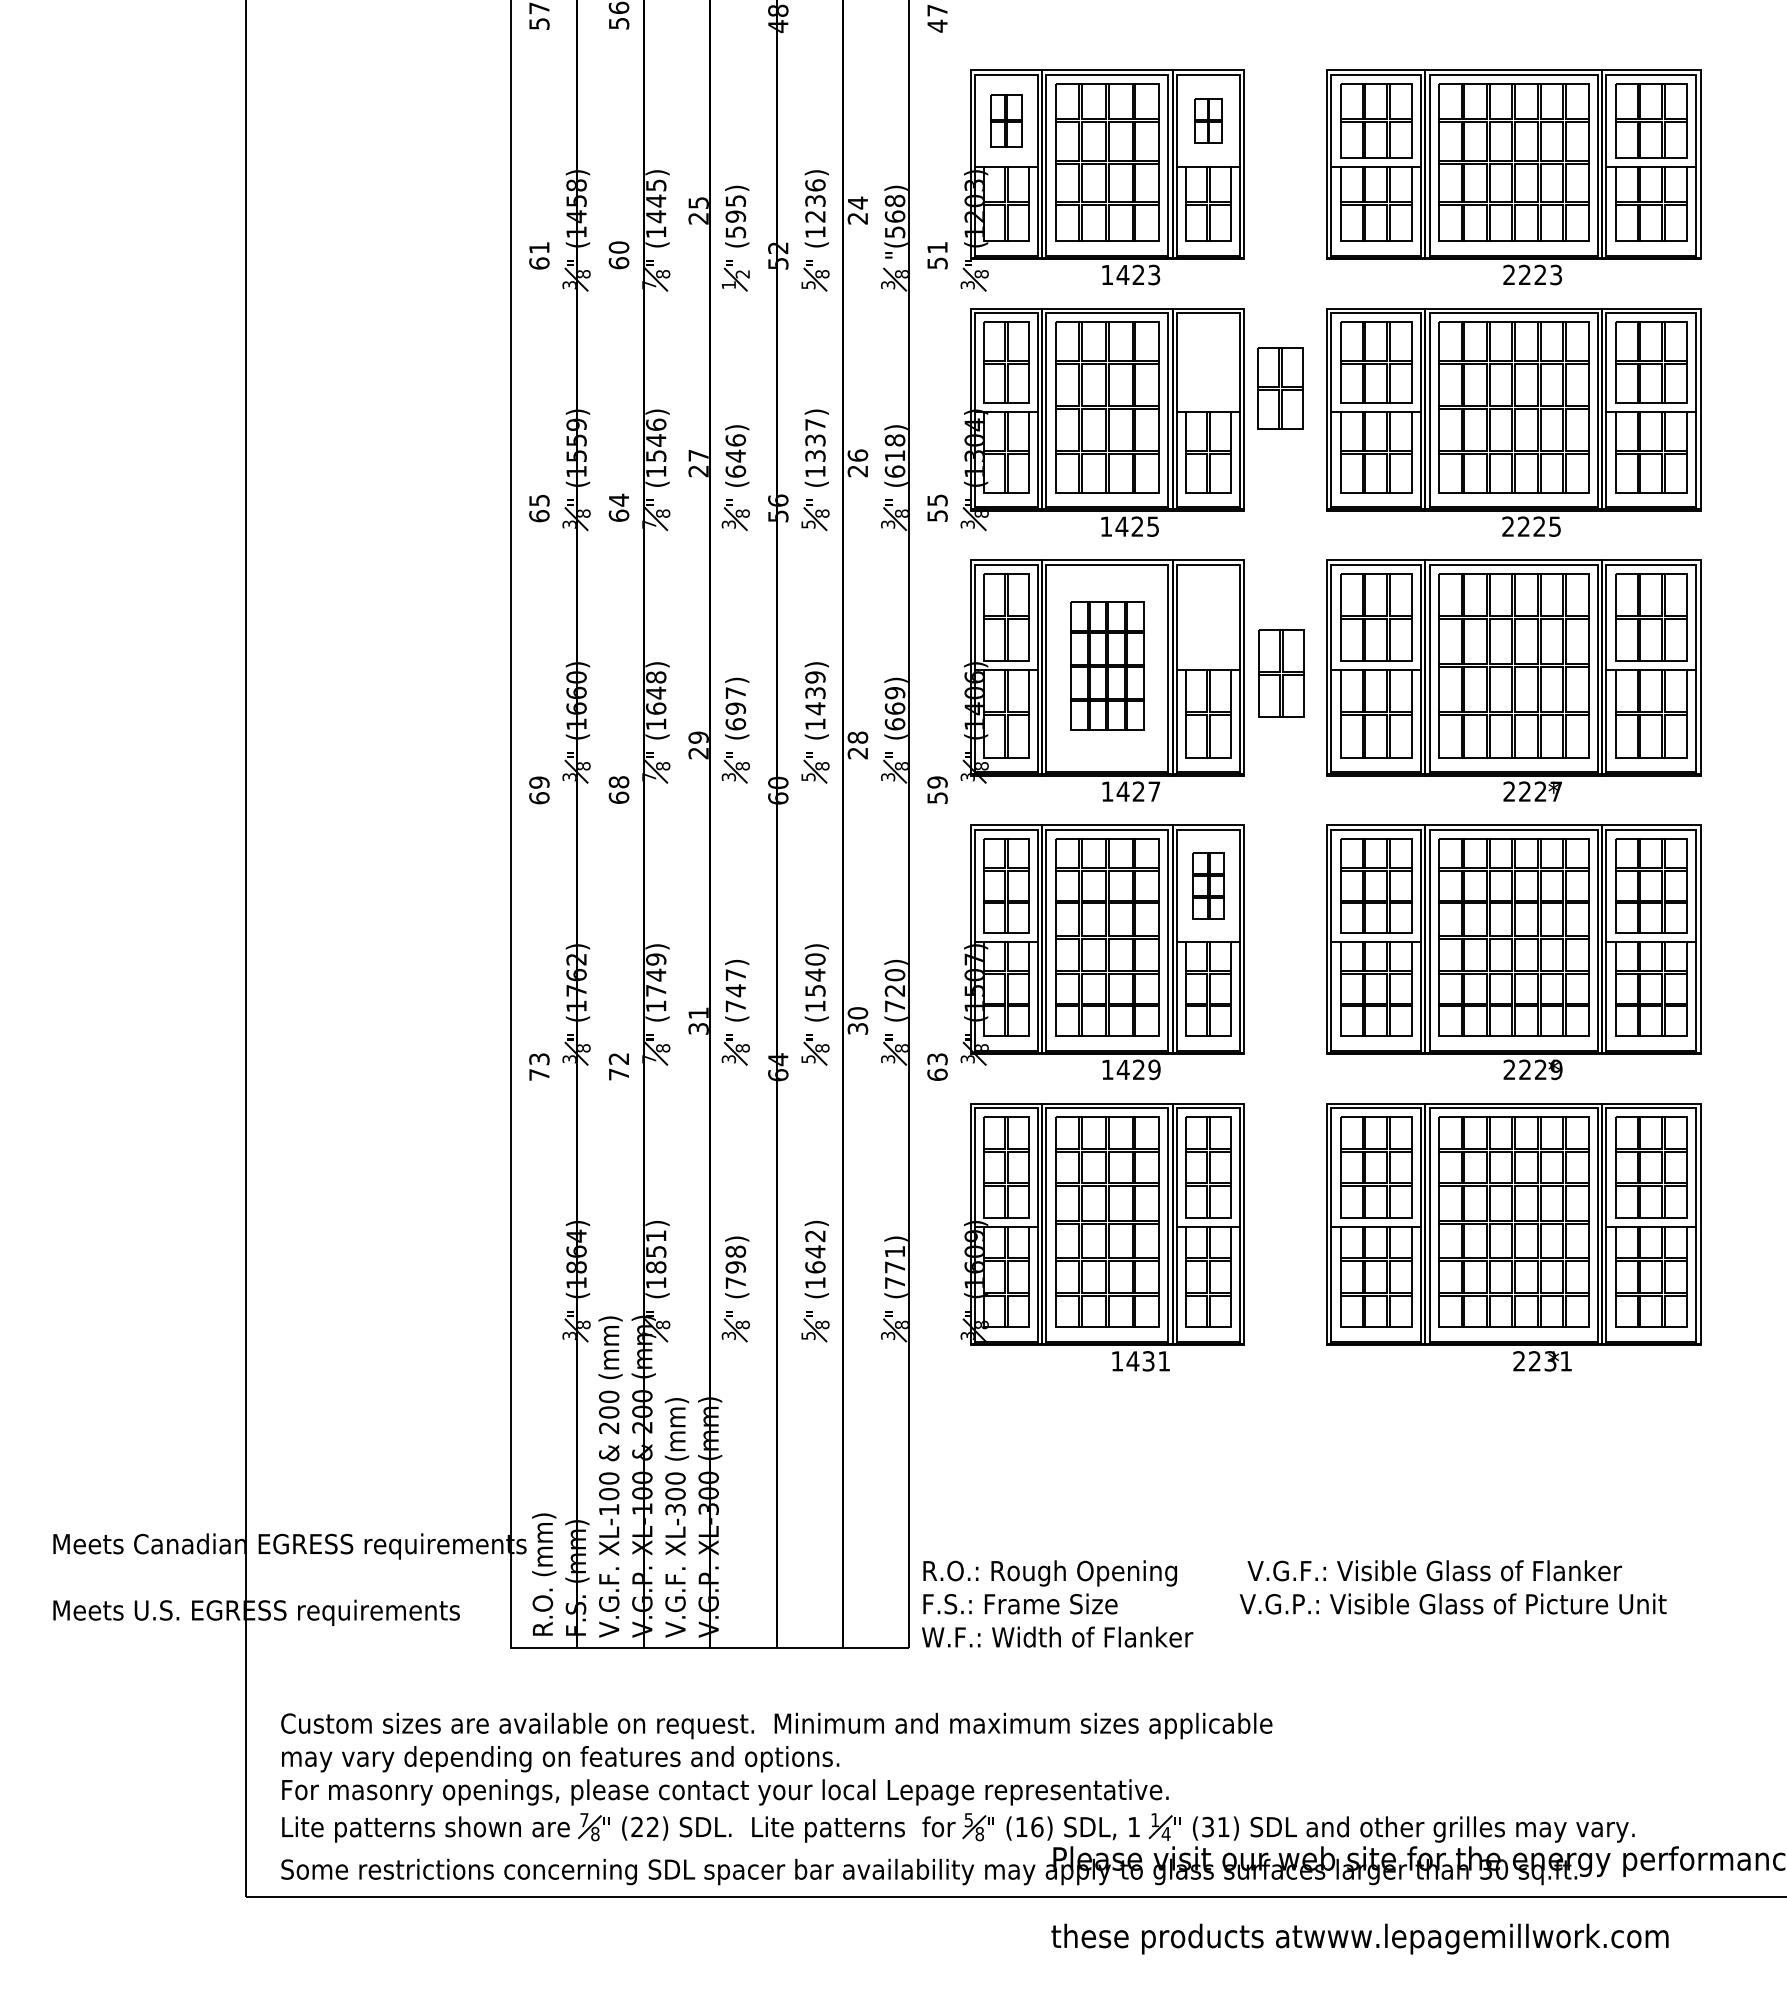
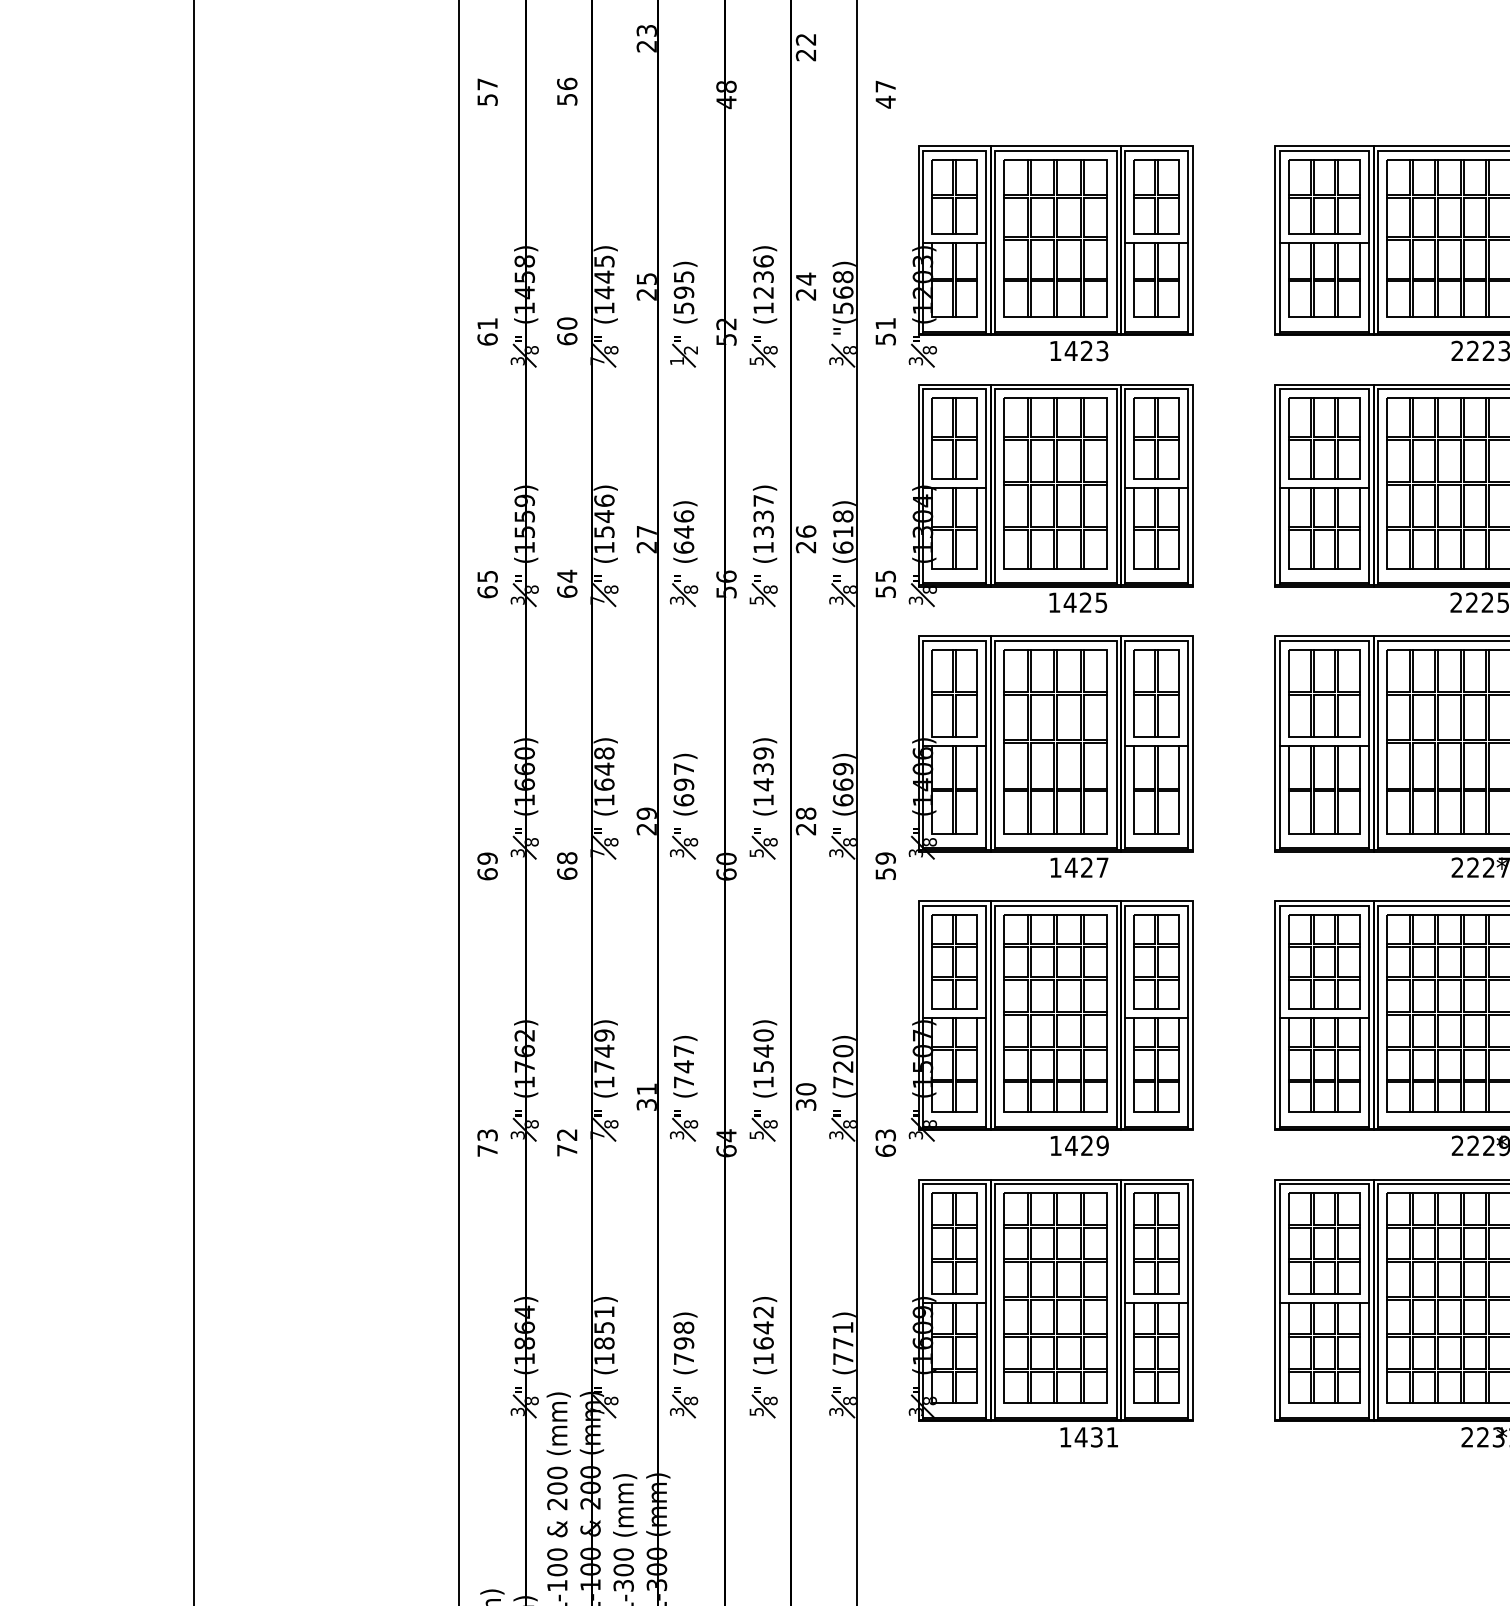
part: (1006, 120) -> (954, 196), size x1.43
part: (1208, 120) -> (1156, 196), size x1.67
part: (1280, 388) -> (1156, 438), moved
part: (1107, 665) -> (1055, 741), size x1.43
part: (1281, 673) -> (1156, 693), moved
part: (1208, 885) -> (1156, 961), size x1.43

